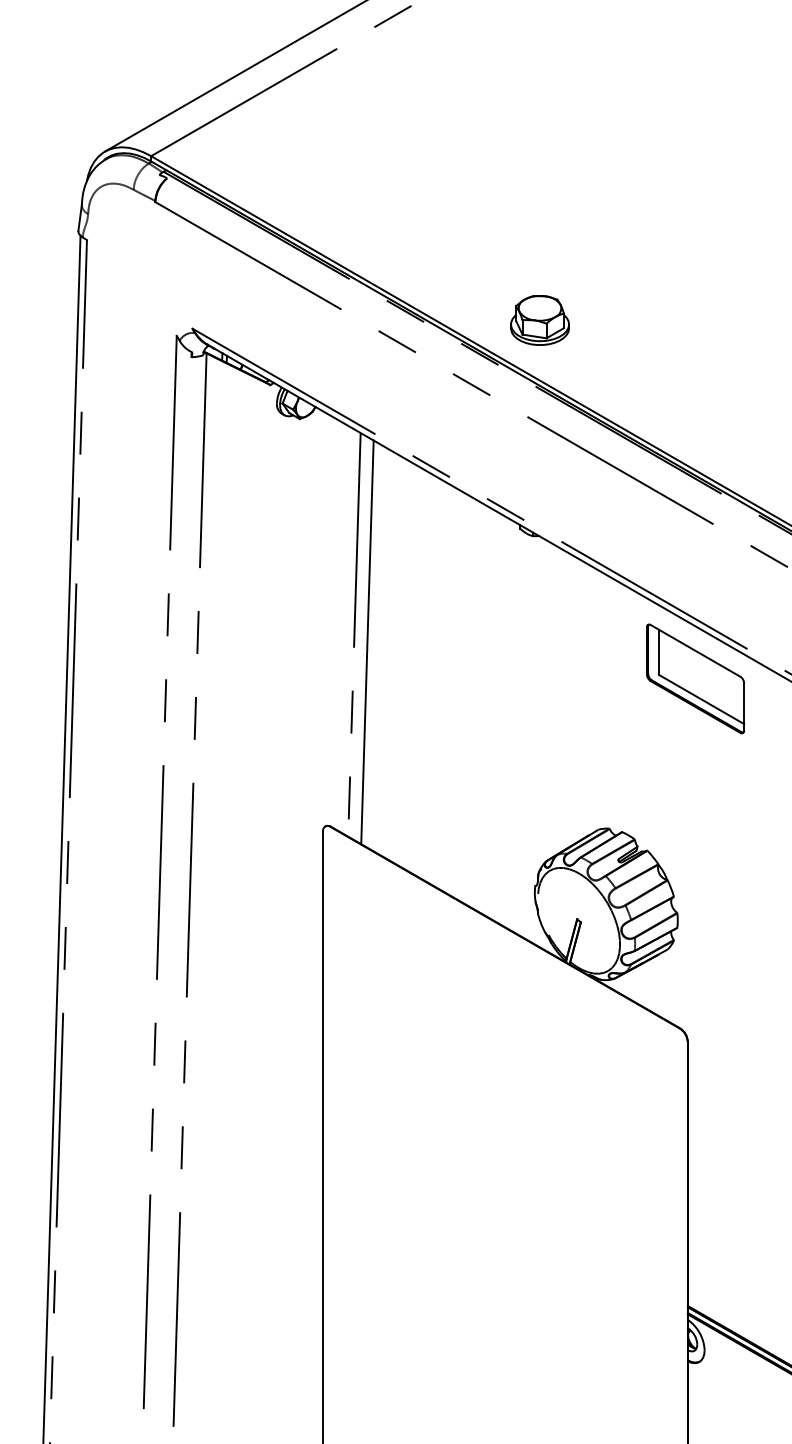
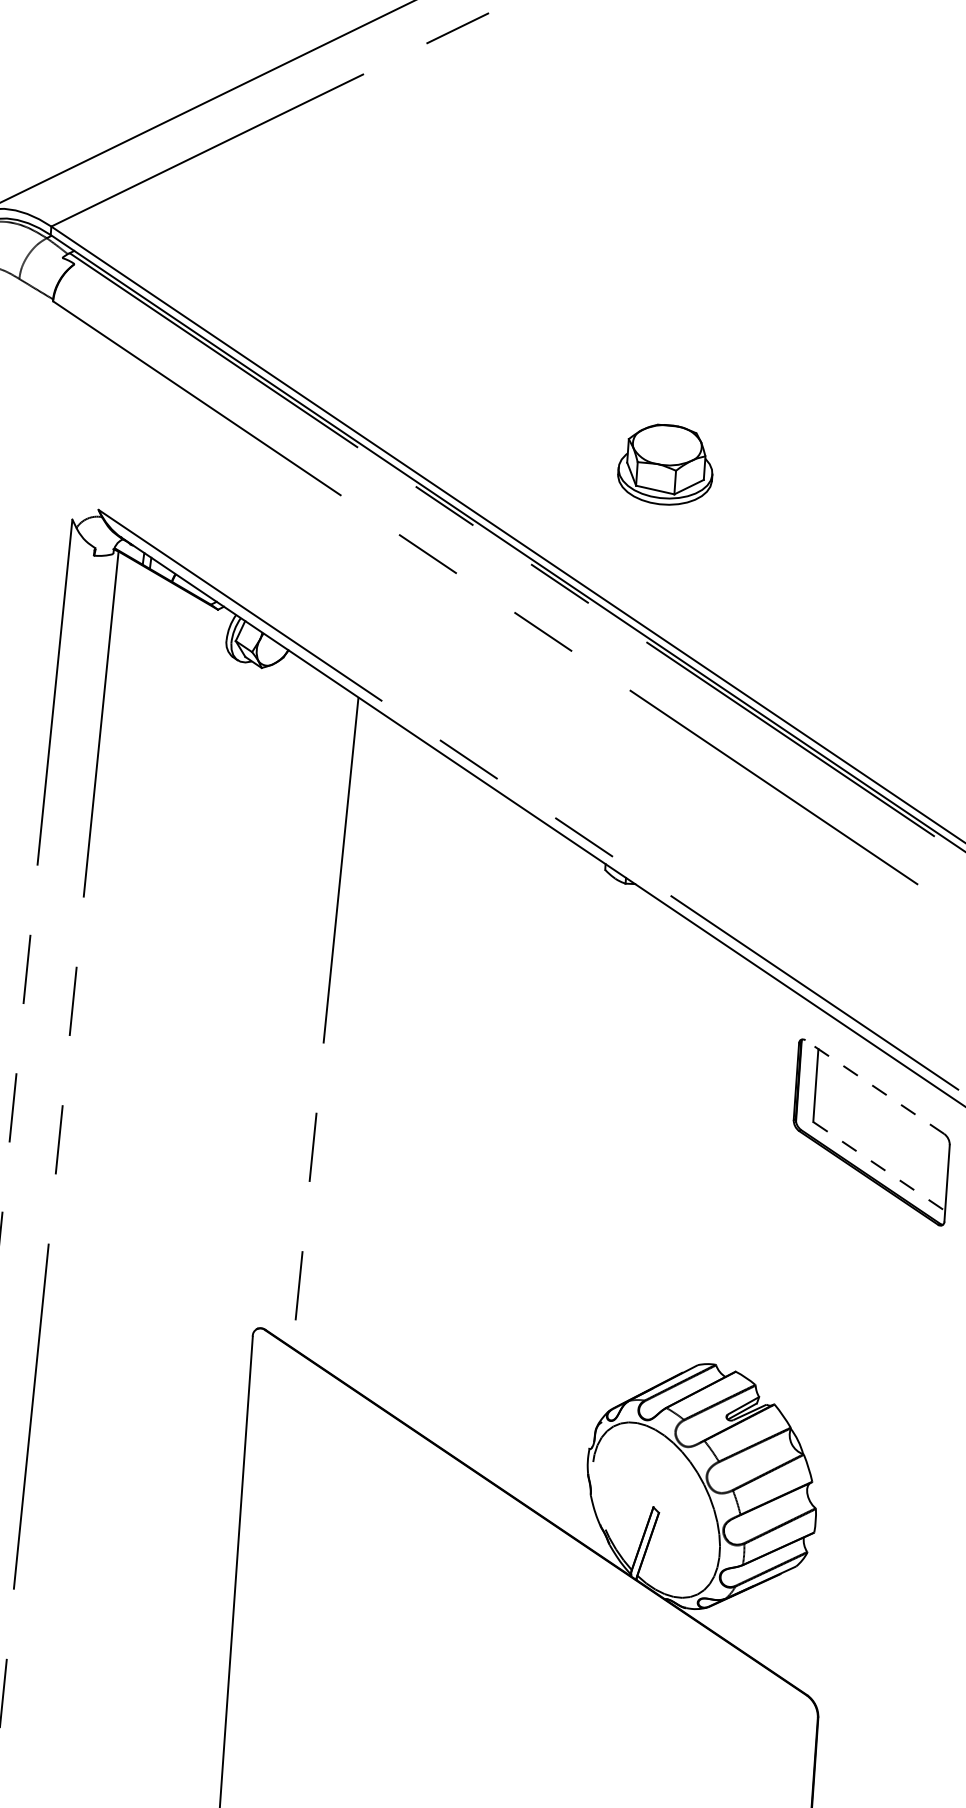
part: (539, 320) -> (665, 464), moved
line: (367, 642) -> (345, 1036), removed
line: (695, 650) -> (874, 1086), solid -> dashed
line: (702, 699) -> (880, 1166), solid -> dashed

